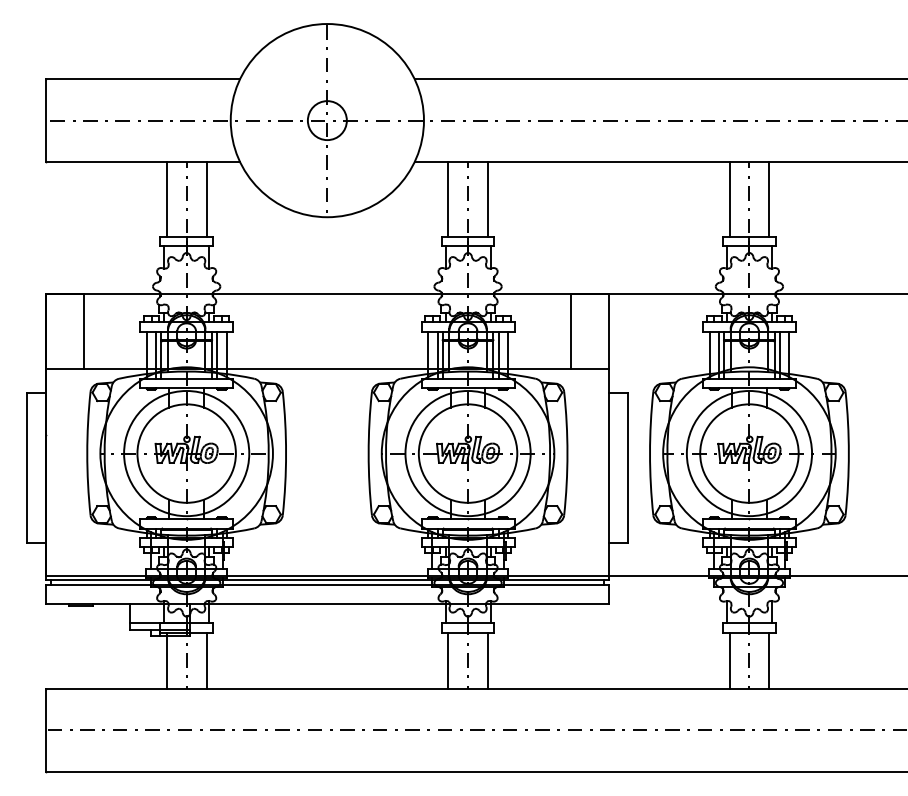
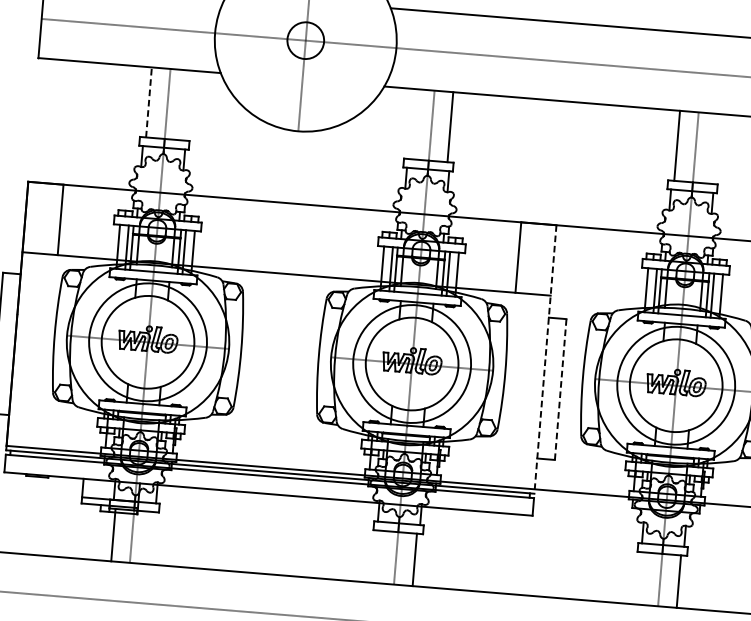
line: (166, 199) -> (148, 102), solid -> dashed
line: (206, 199) -> (186, 105), removed
line: (448, 199) -> (413, 124), removed
line: (769, 199) -> (714, 148), removed
line: (608, 437) -> (545, 359), solid -> dashed
line: (627, 467) -> (560, 389), solid -> dashed
line: (206, 660) -> (150, 538), removed
line: (448, 660) -> (377, 556), removed
line: (729, 660) -> (641, 578), removed

